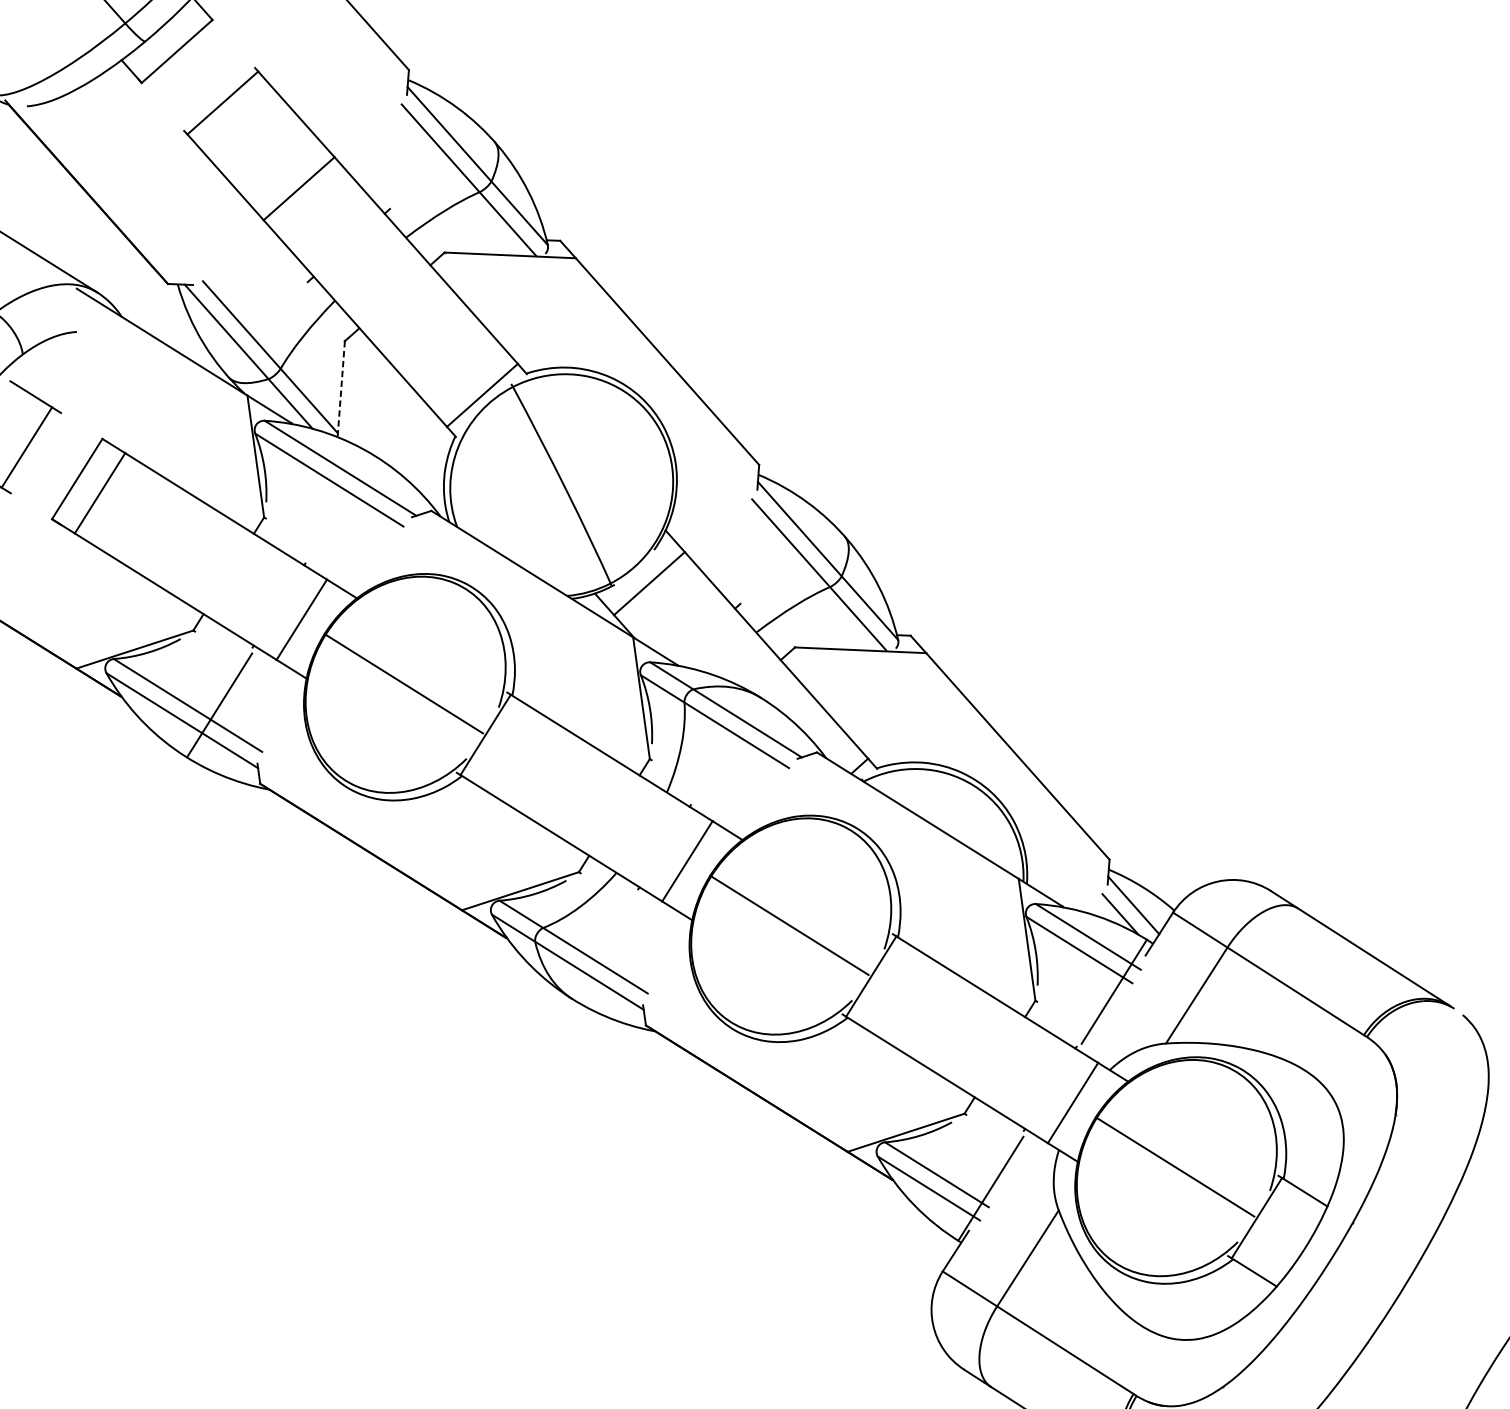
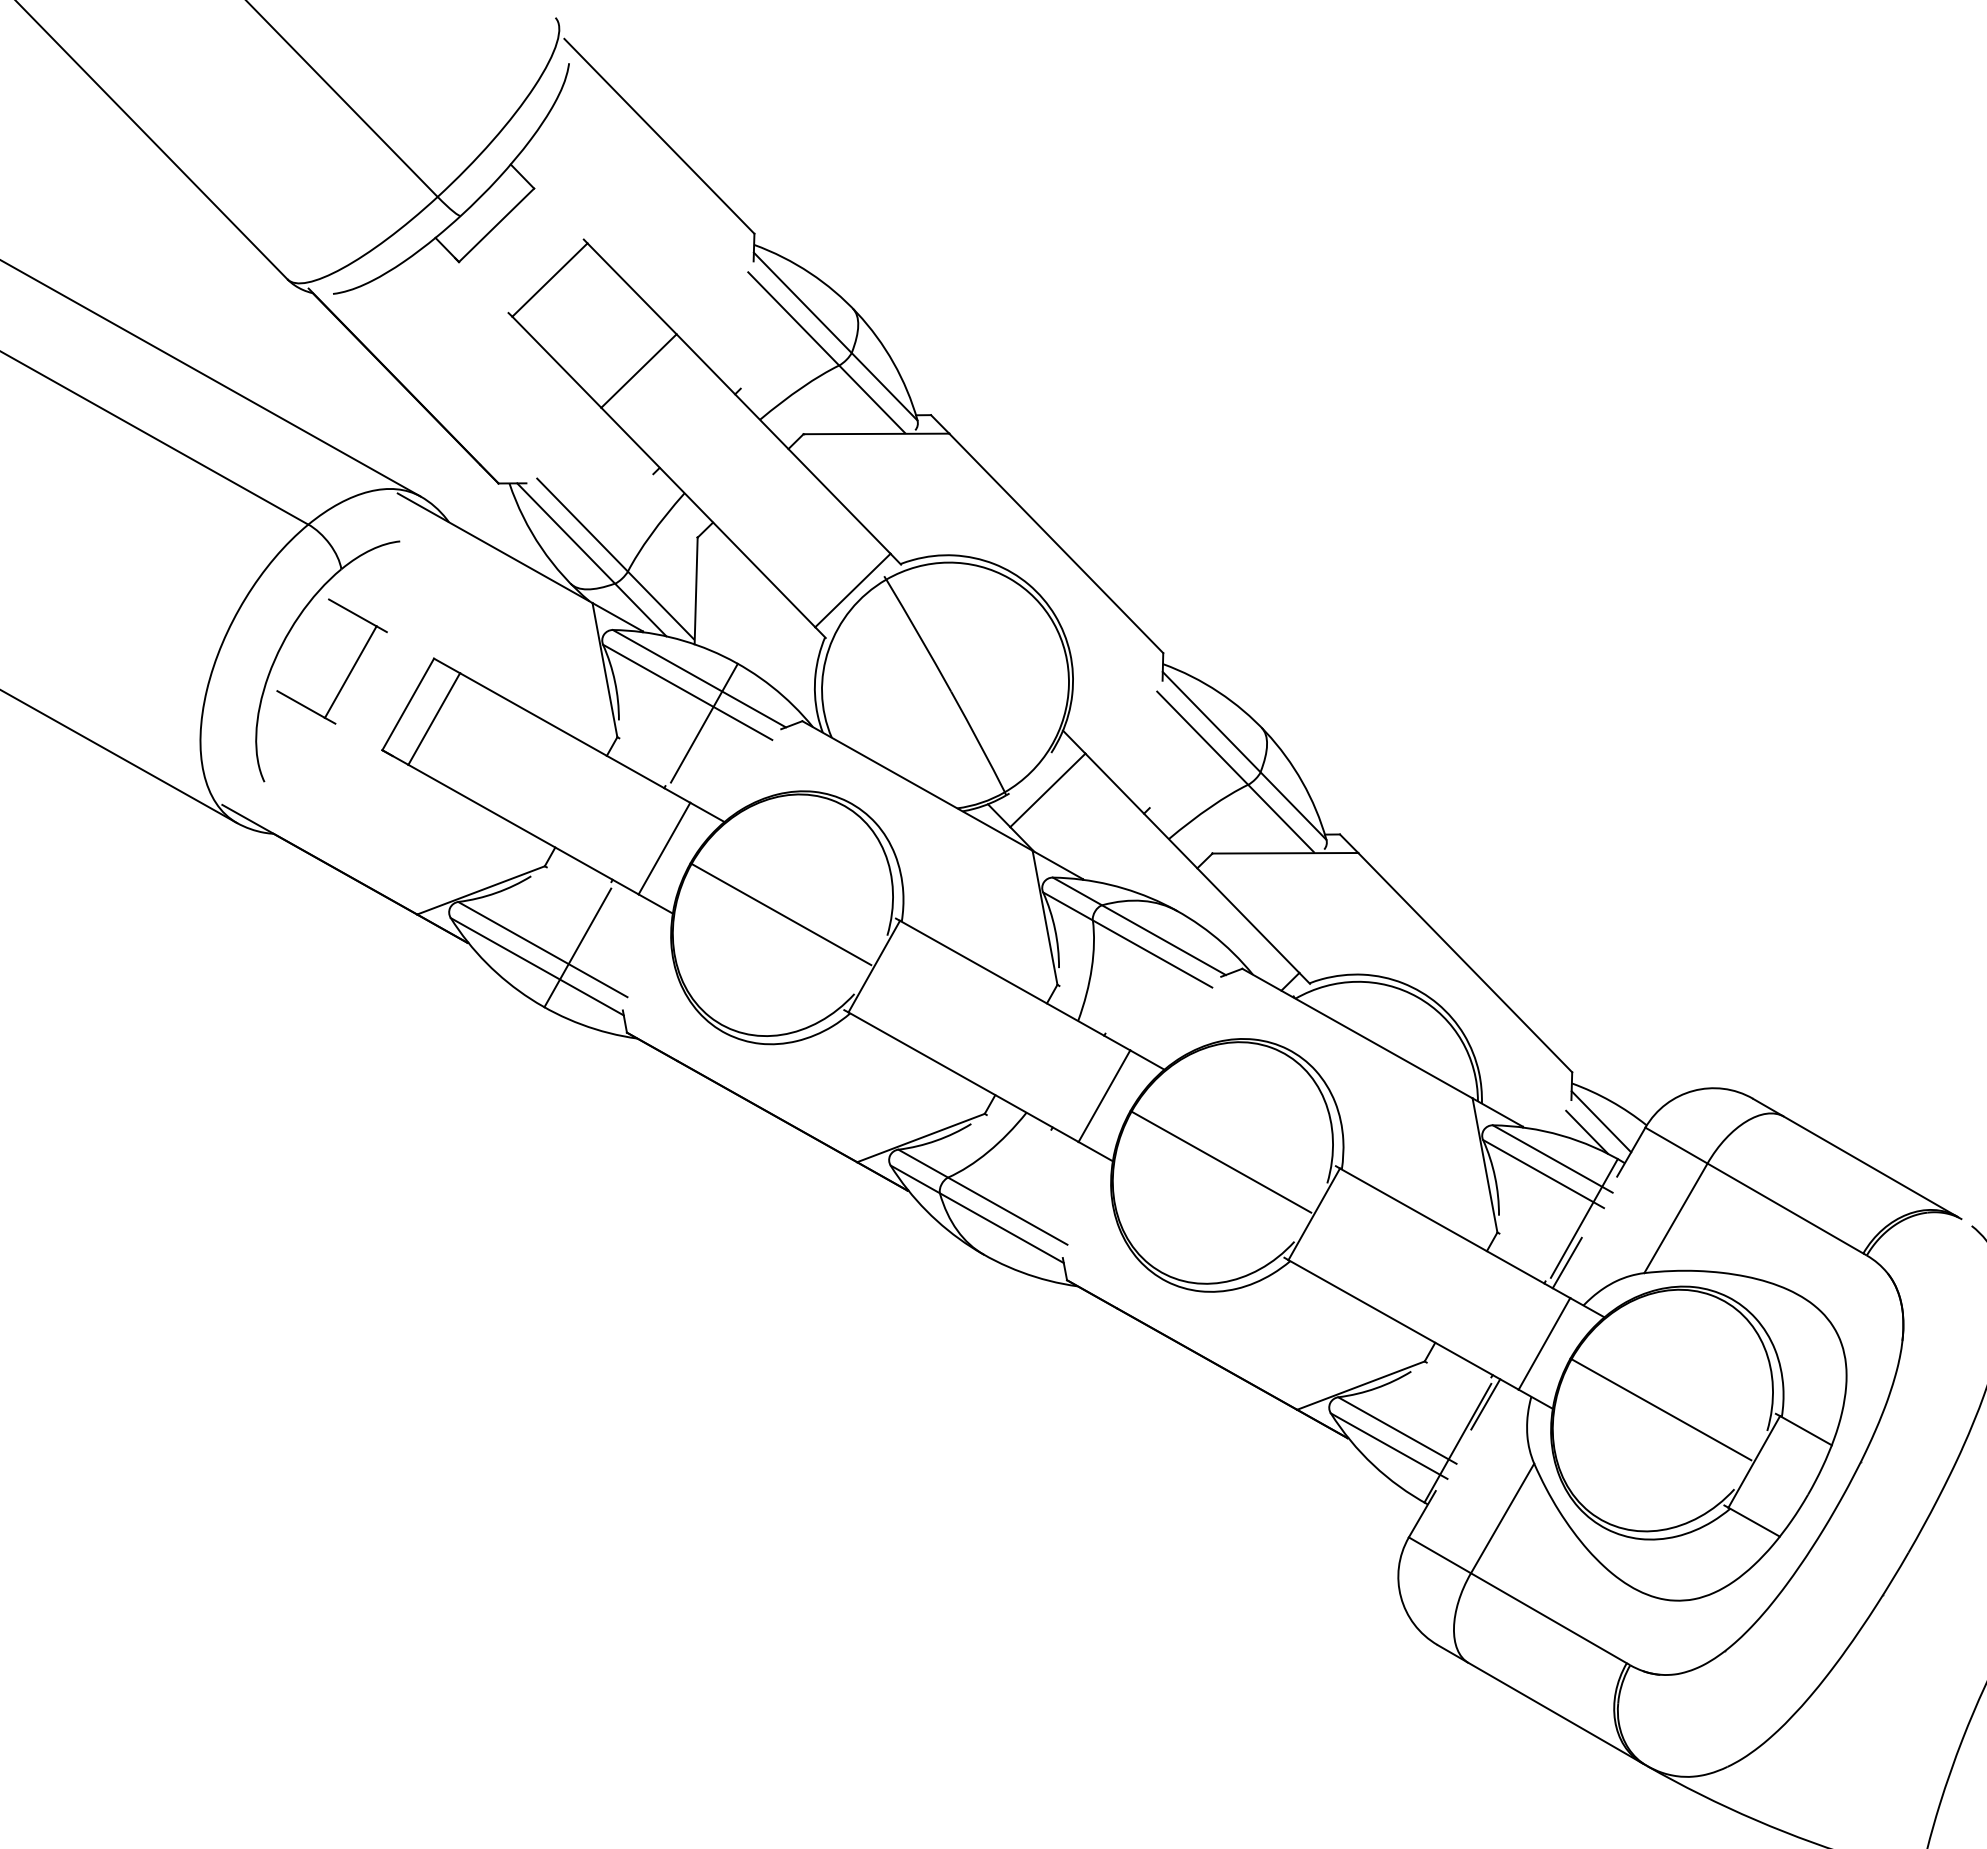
line: (341, 389) -> (696, 591), dashed -> solid
line: (342, 507) -> (703, 722), added
line: (1096, 1030) -> (1566, 1262), added
line: (1017, 1155) -> (1485, 1404), added

